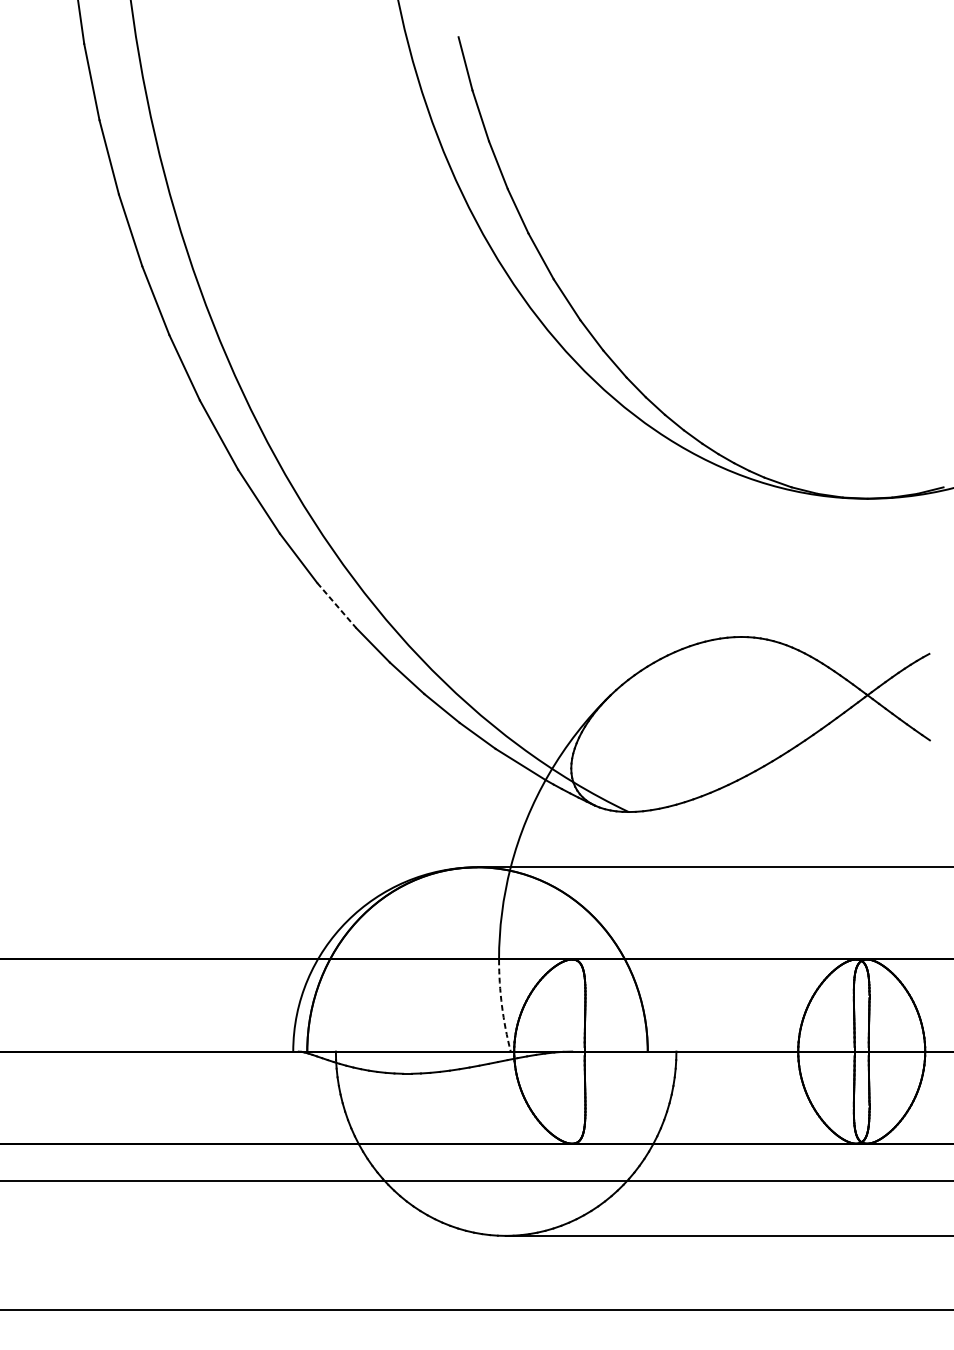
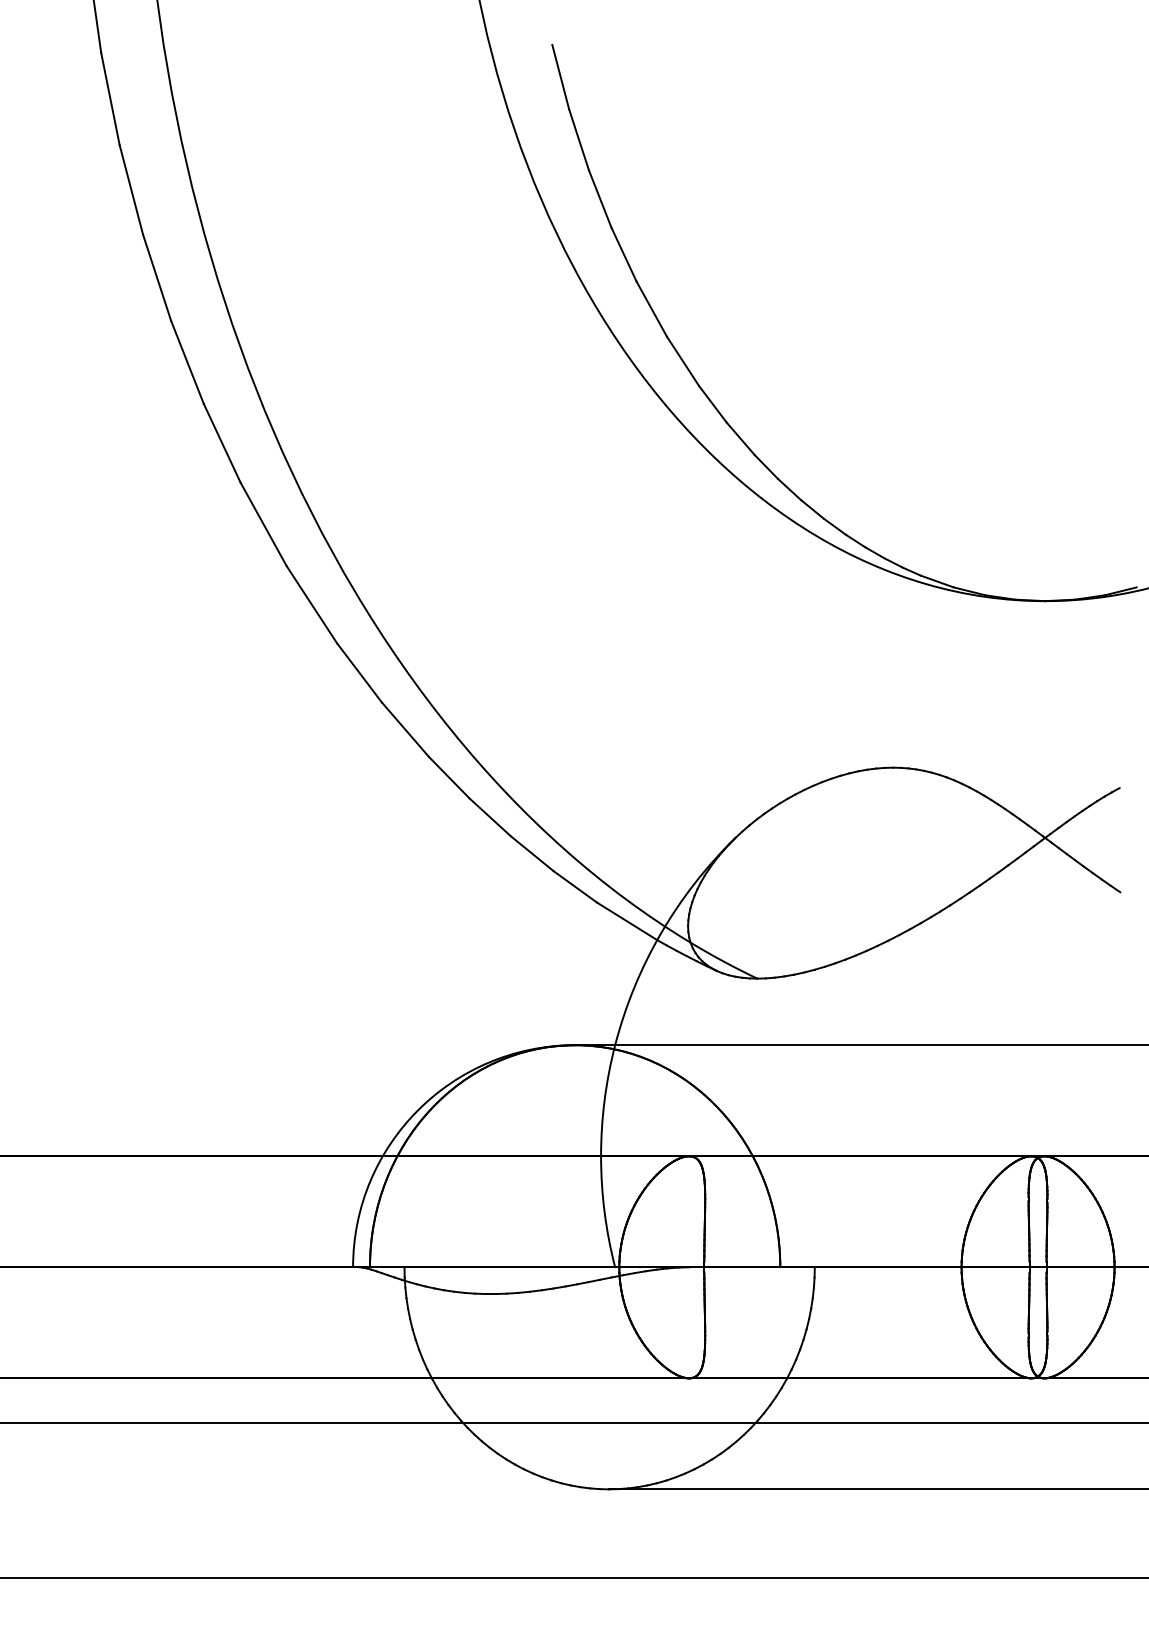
line: (336, 605) -> (405, 729), dashed -> solid
arc: (501, 1006) -> (604, 1212), dashed -> solid

